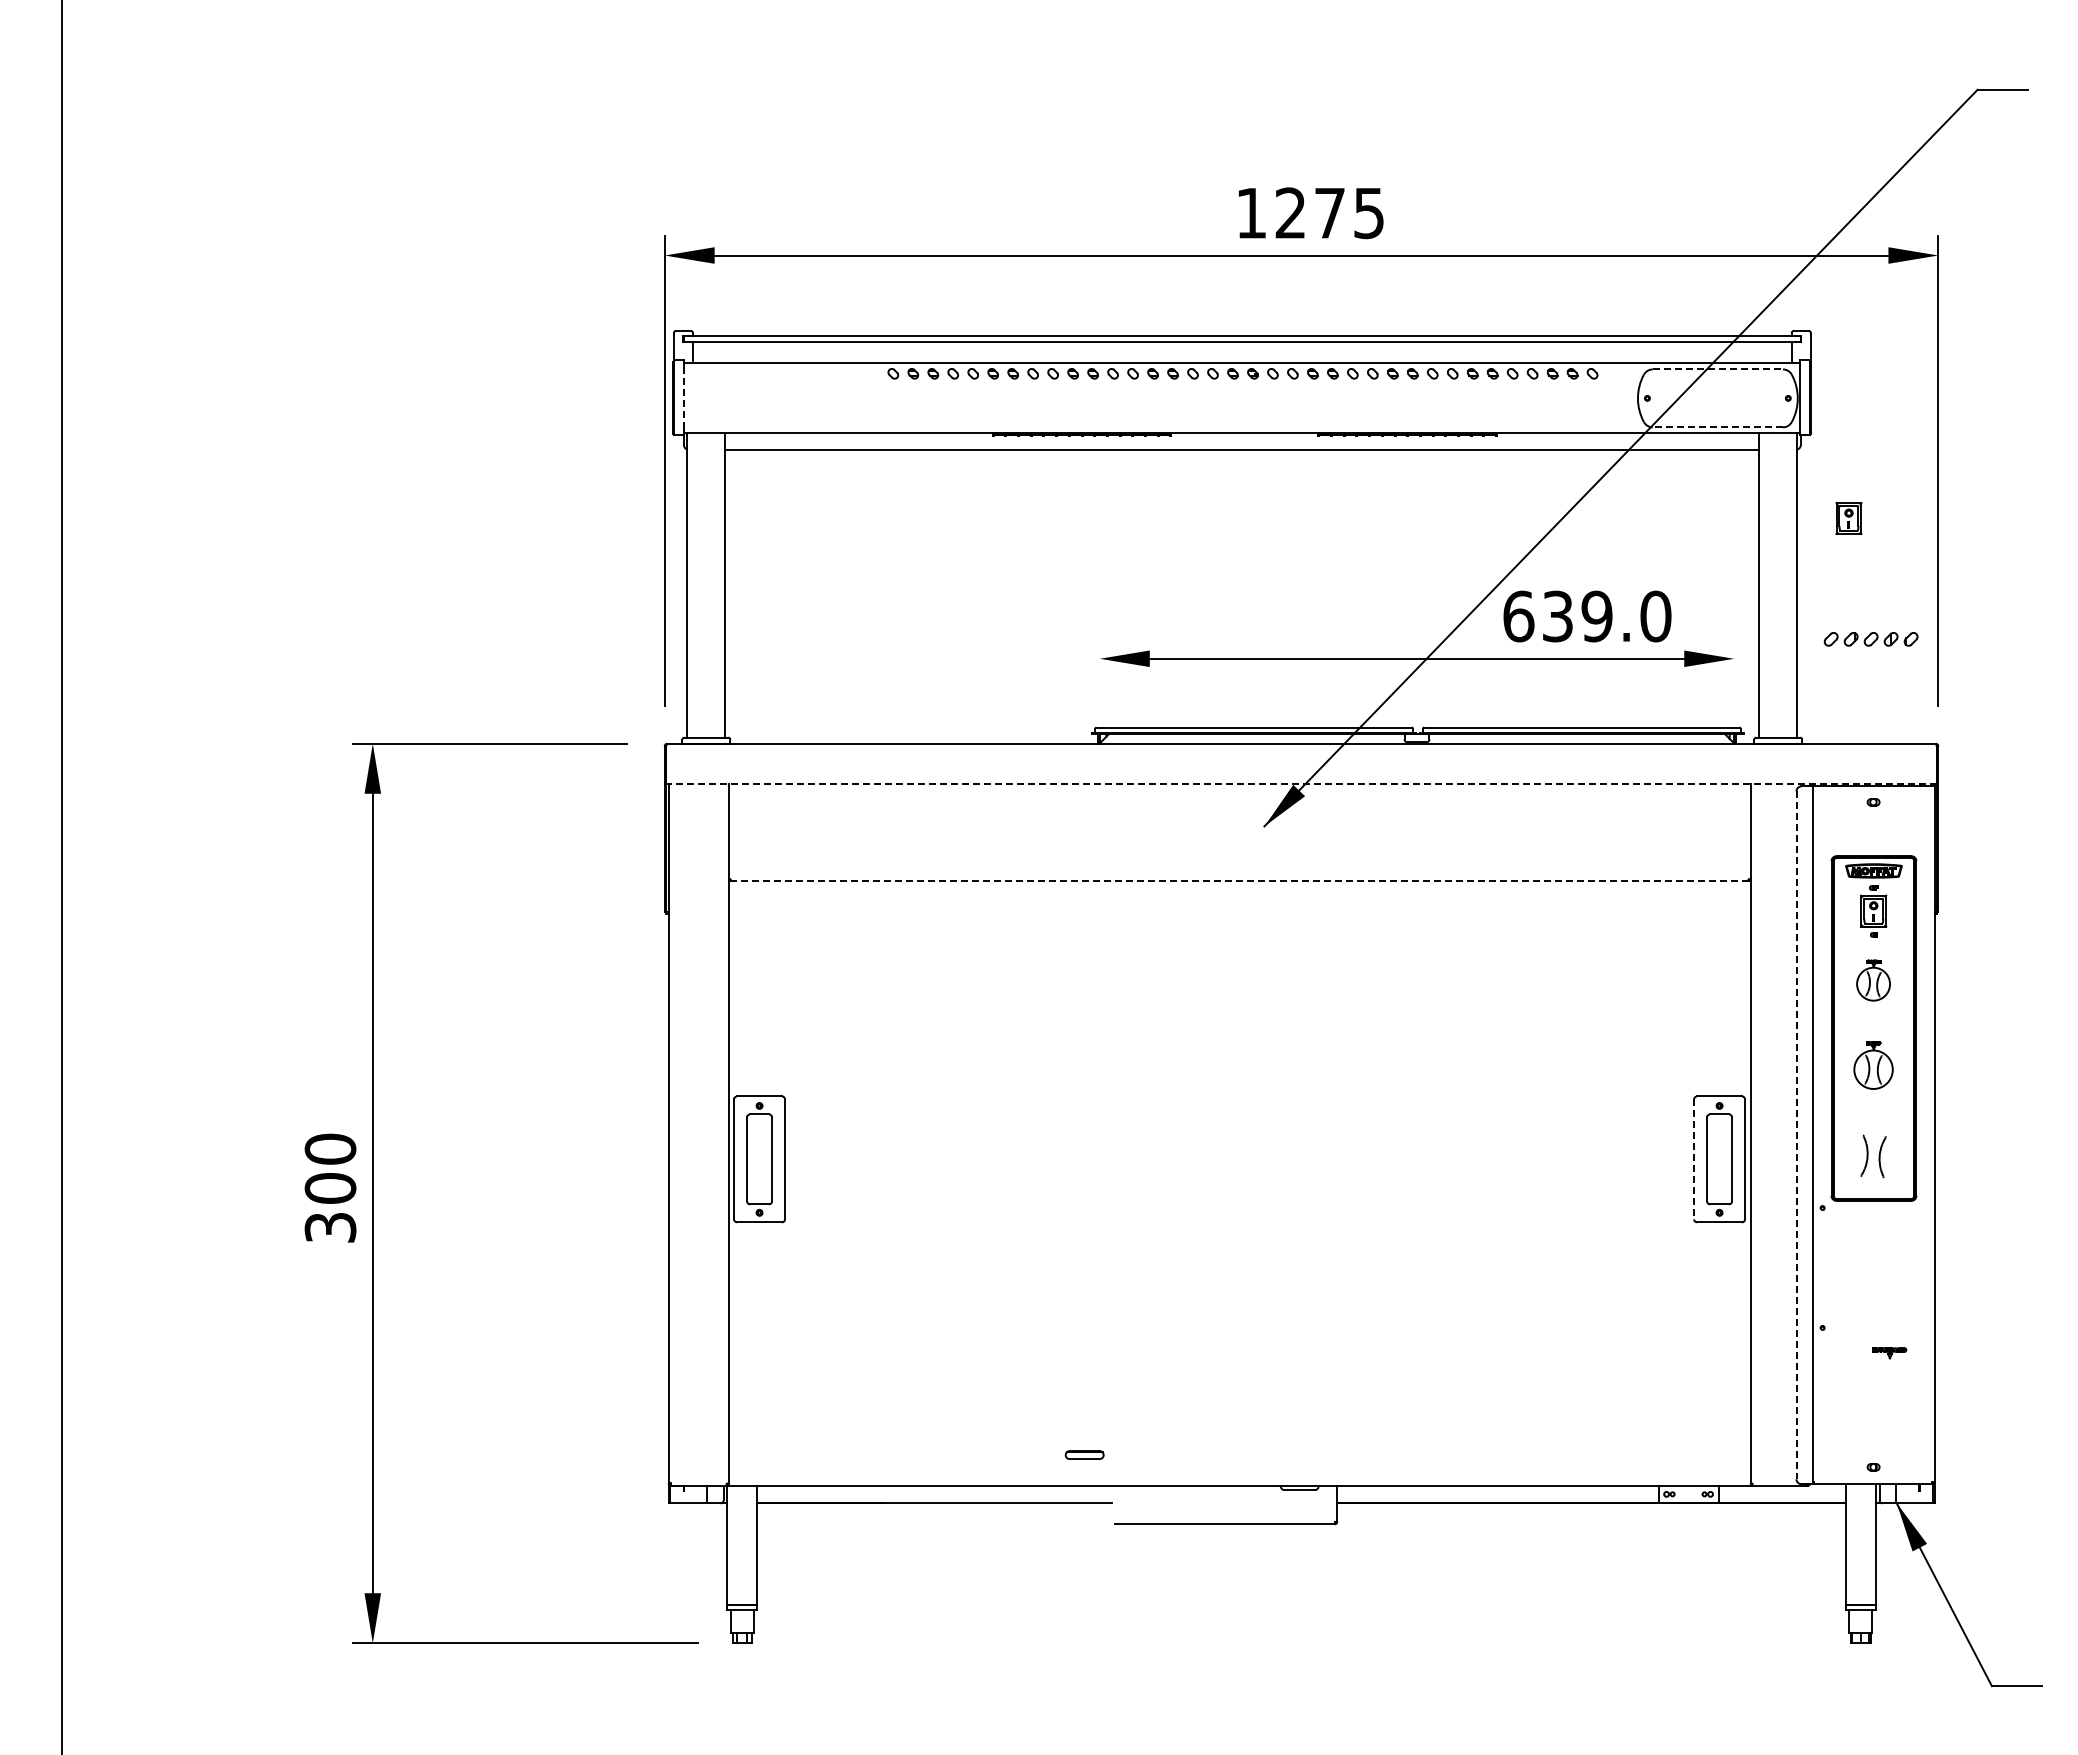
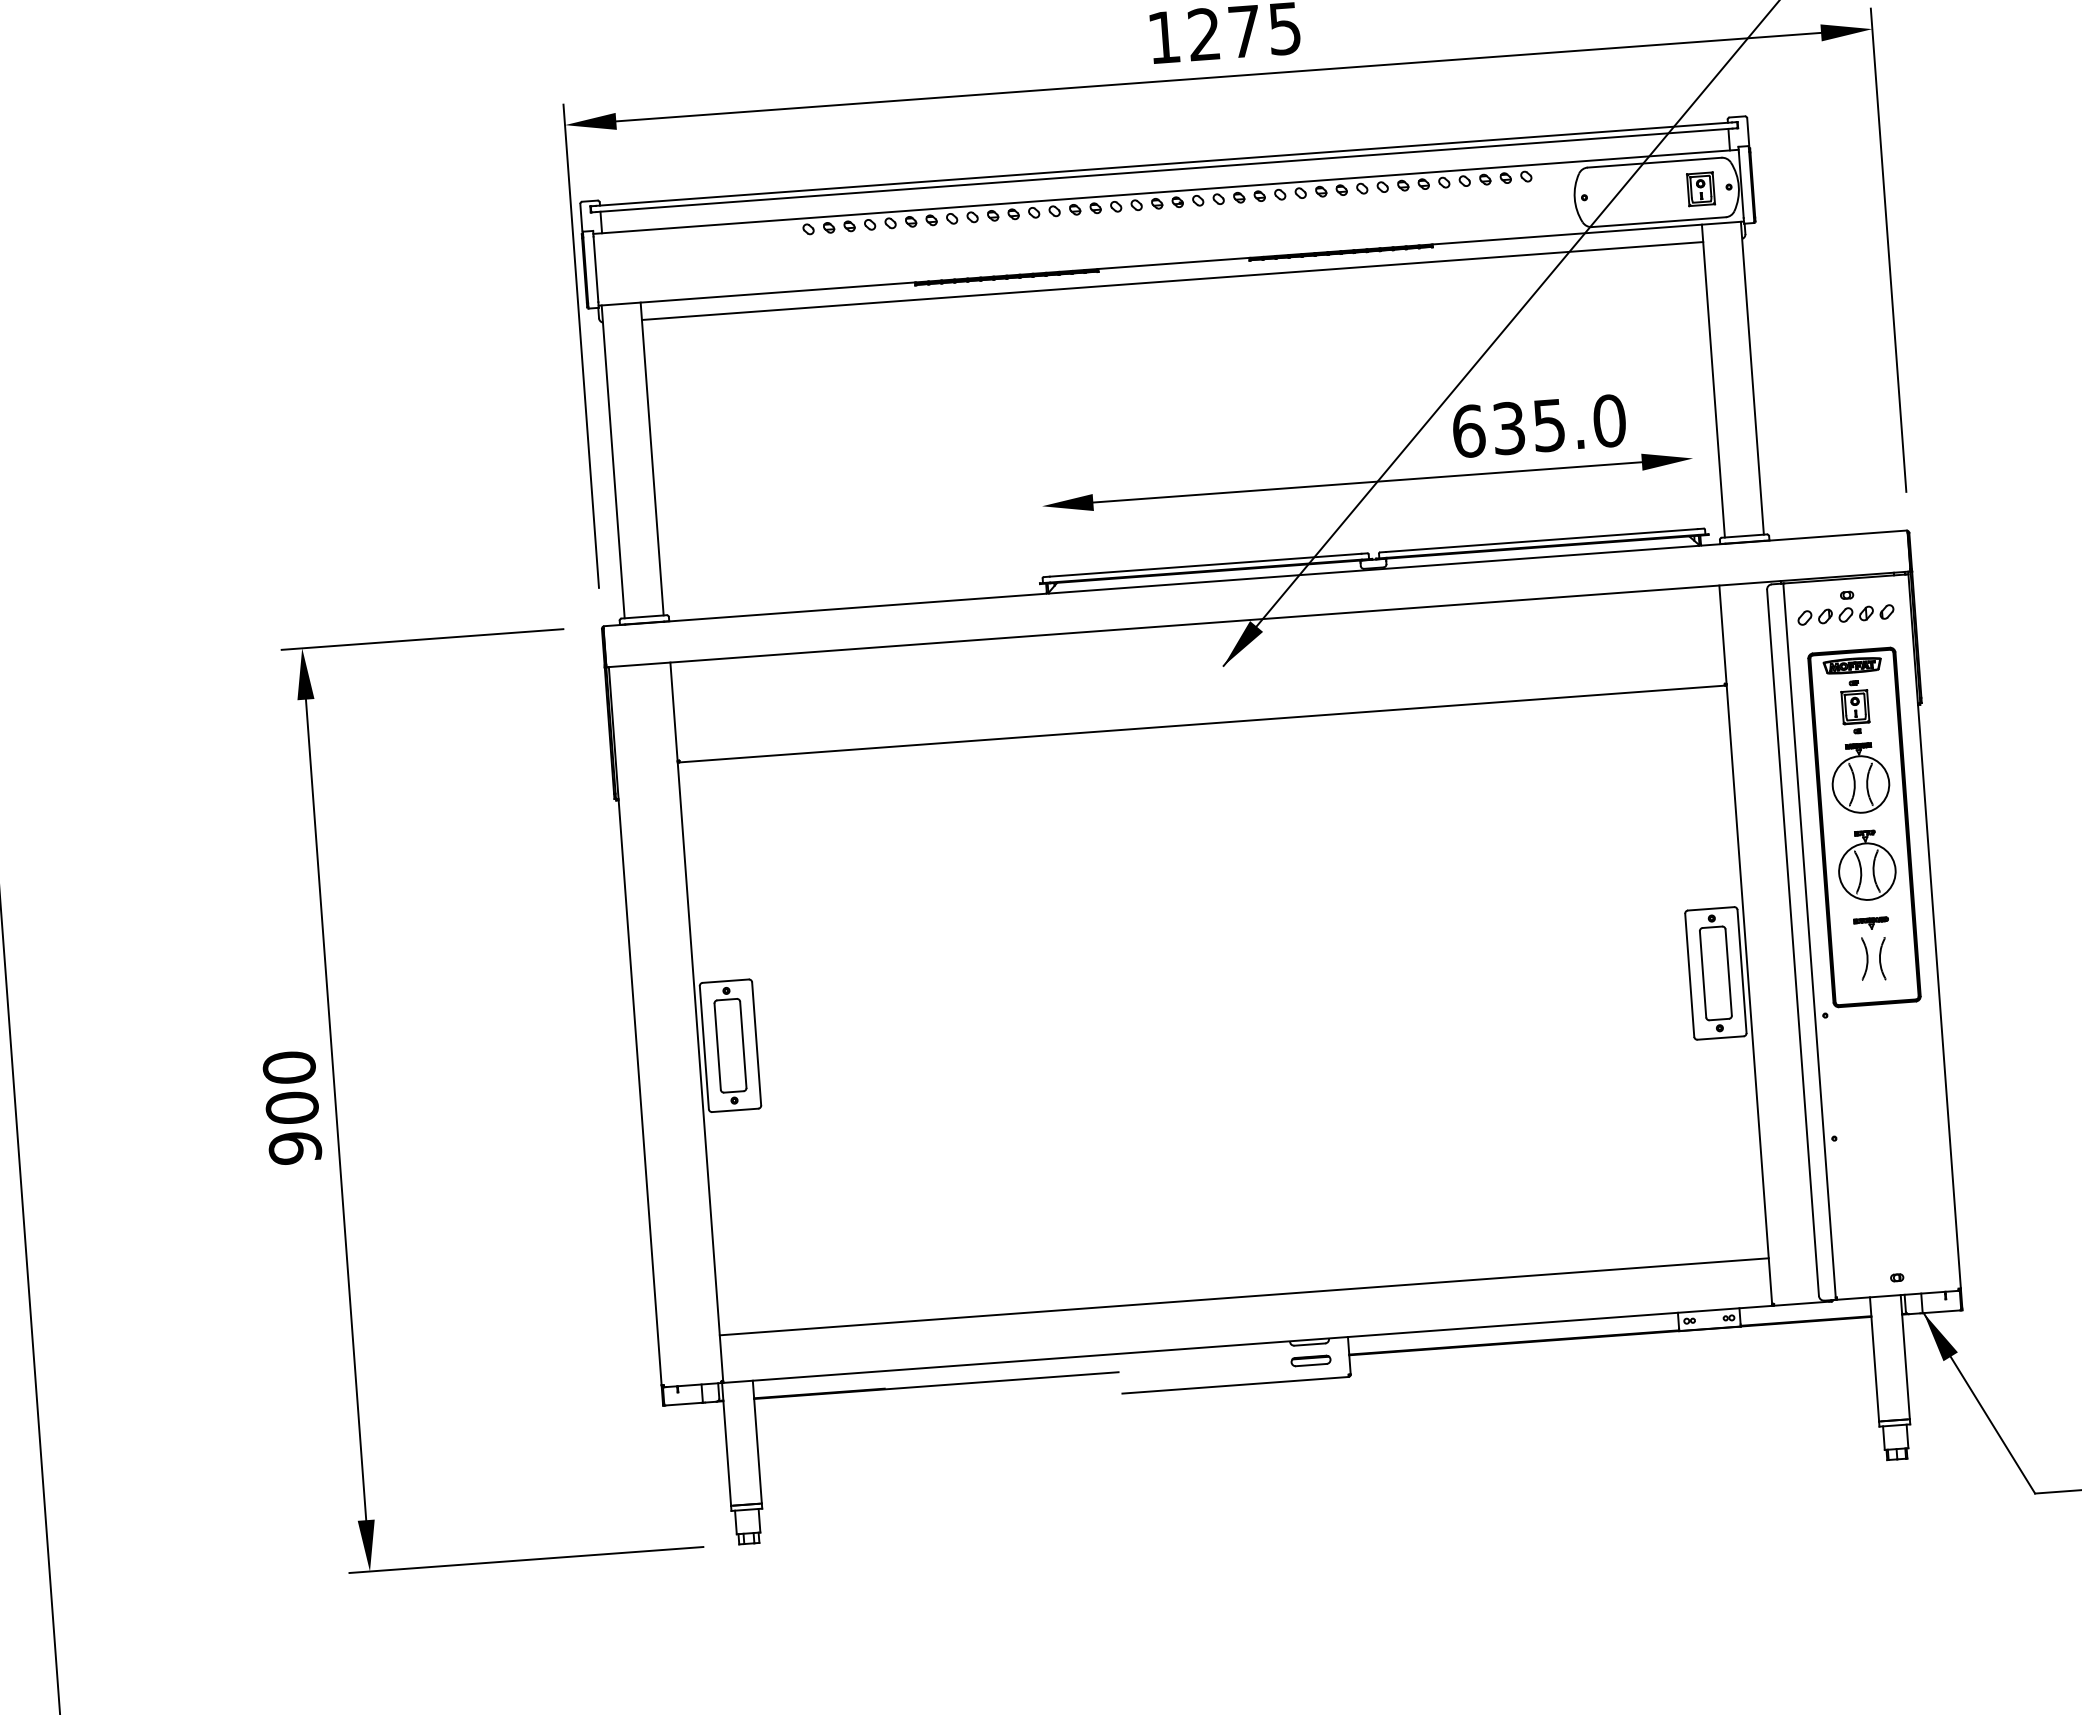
line: (1718, 369) -> (1655, 162), dashed -> solid
line: (684, 397) -> (596, 269), dashed -> solid
line: (1717, 427) -> (1658, 222), dashed -> solid
part: (1848, 517) -> (1700, 188), moved
text: (1596, 616) -> (1548, 425), 639.0 -> 635.0
part: (1870, 639) -> (1845, 615), moved
line: (1301, 783) -> (1258, 619), dashed -> solid
line: (1239, 881) -> (1202, 724), dashed -> solid
part: (1873, 980) -> (1860, 778), size x1.67
part: (1873, 1065) -> (1866, 865), size x1.43
line: (1796, 1135) -> (1793, 943), dashed -> solid
line: (1694, 1159) -> (1690, 975), dashed -> solid
text: (330, 1227) -> (295, 1148), 300 -> 900
part: (1889, 1353) -> (1871, 923), moved
line: (1239, 1439) -> (1244, 1297), added
part: (1084, 1454) -> (1310, 1360), moved

